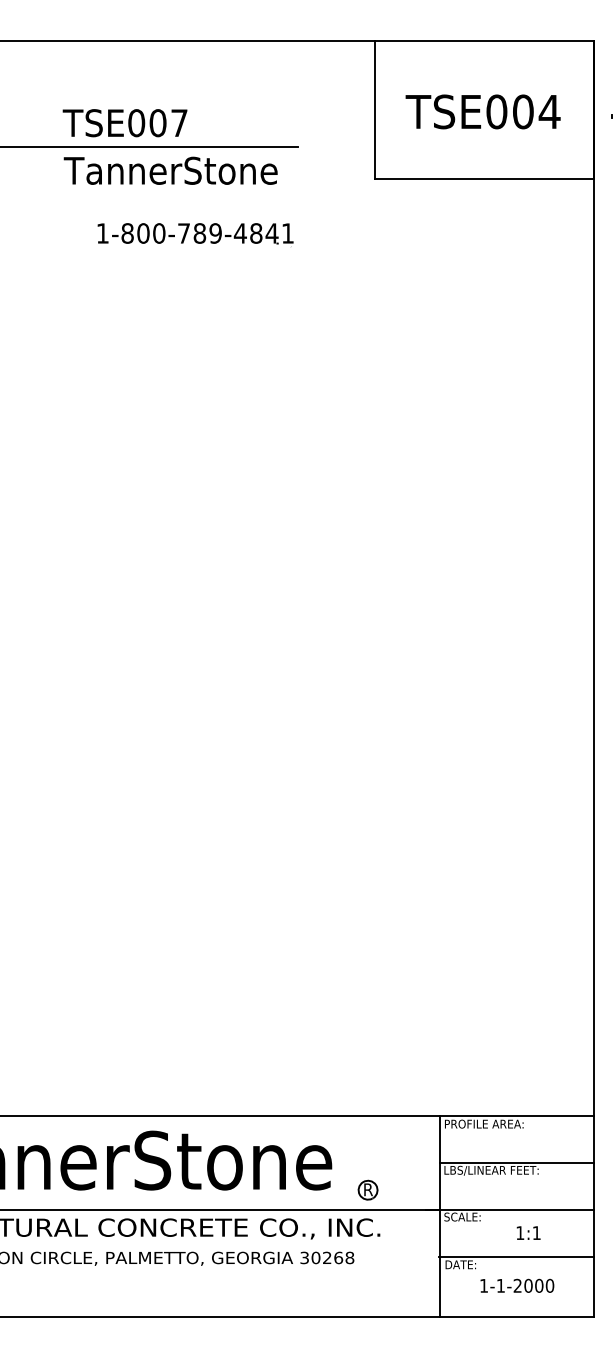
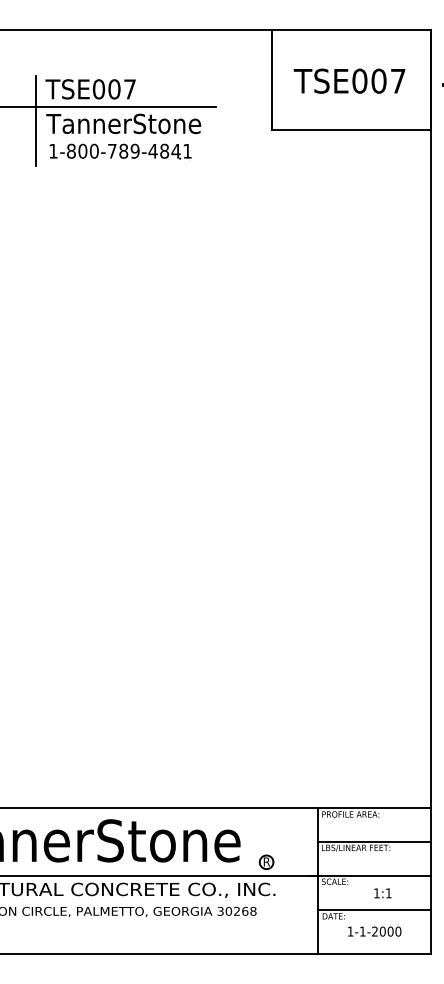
text: (550, 112) -> (398, 81), TSE004 -> TSE007
line: (49, 166) -> (35, 120), added
part: (195, 233) -> (120, 151), moved

